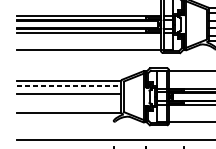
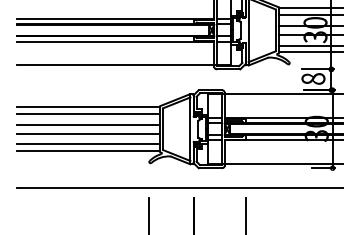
line: (68, 85) -> (87, 113), dashed -> solid
line: (68, 99) -> (87, 133), added
line: (68, 108) -> (87, 144), added

